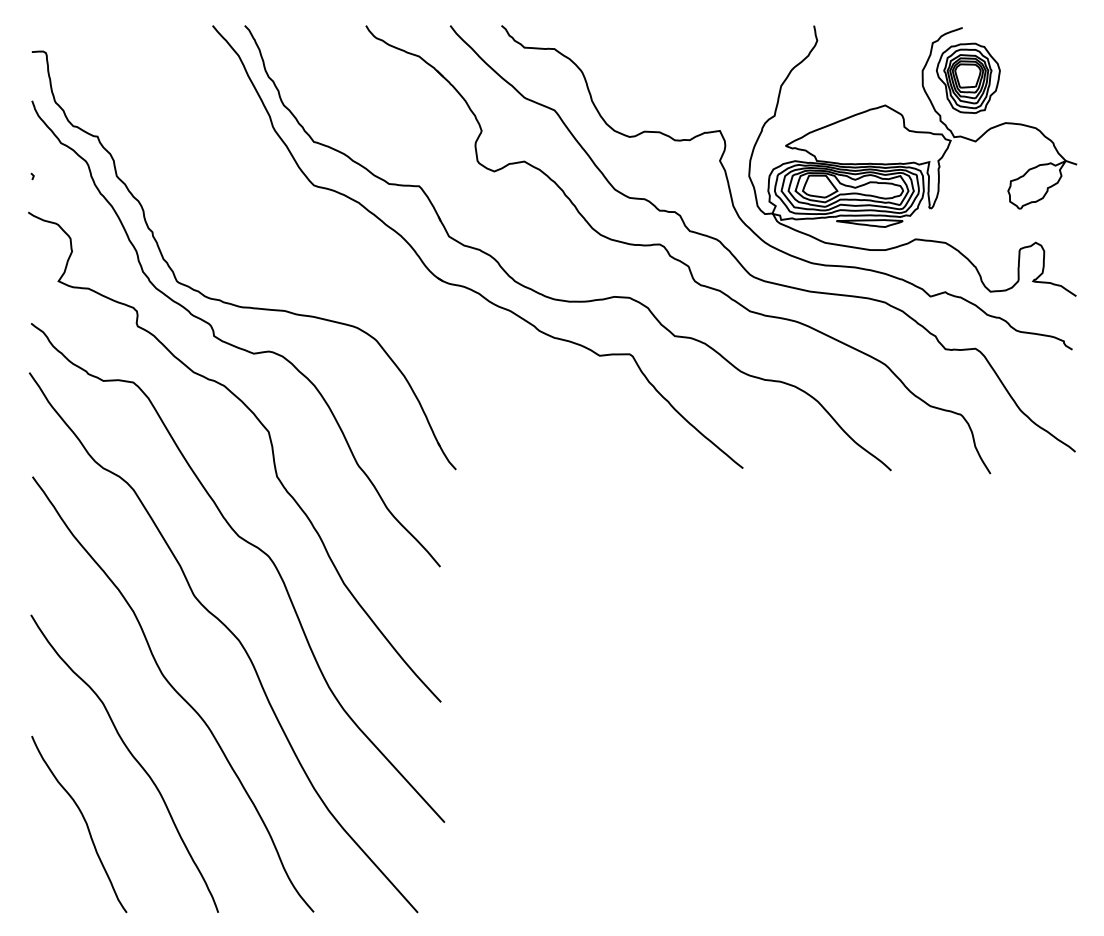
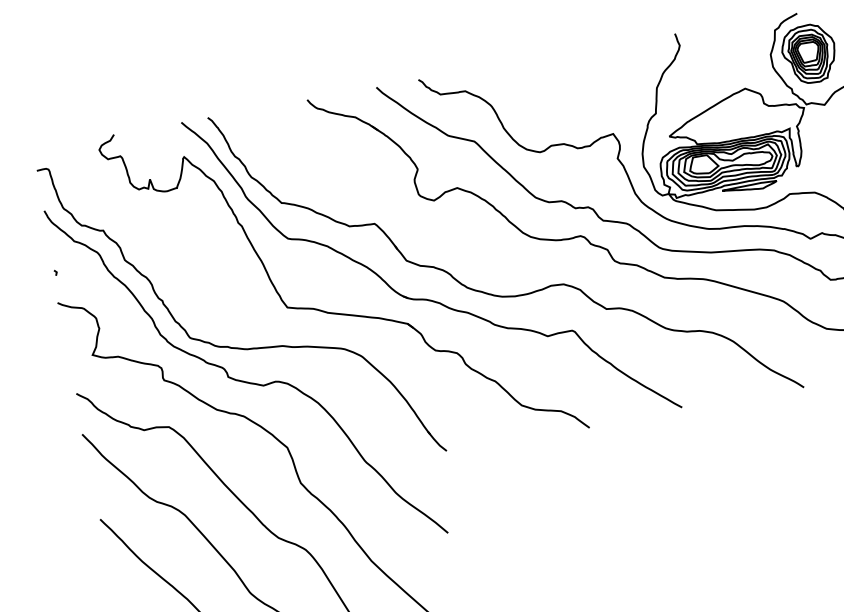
part: (360, 284) -> (340, 313), added

